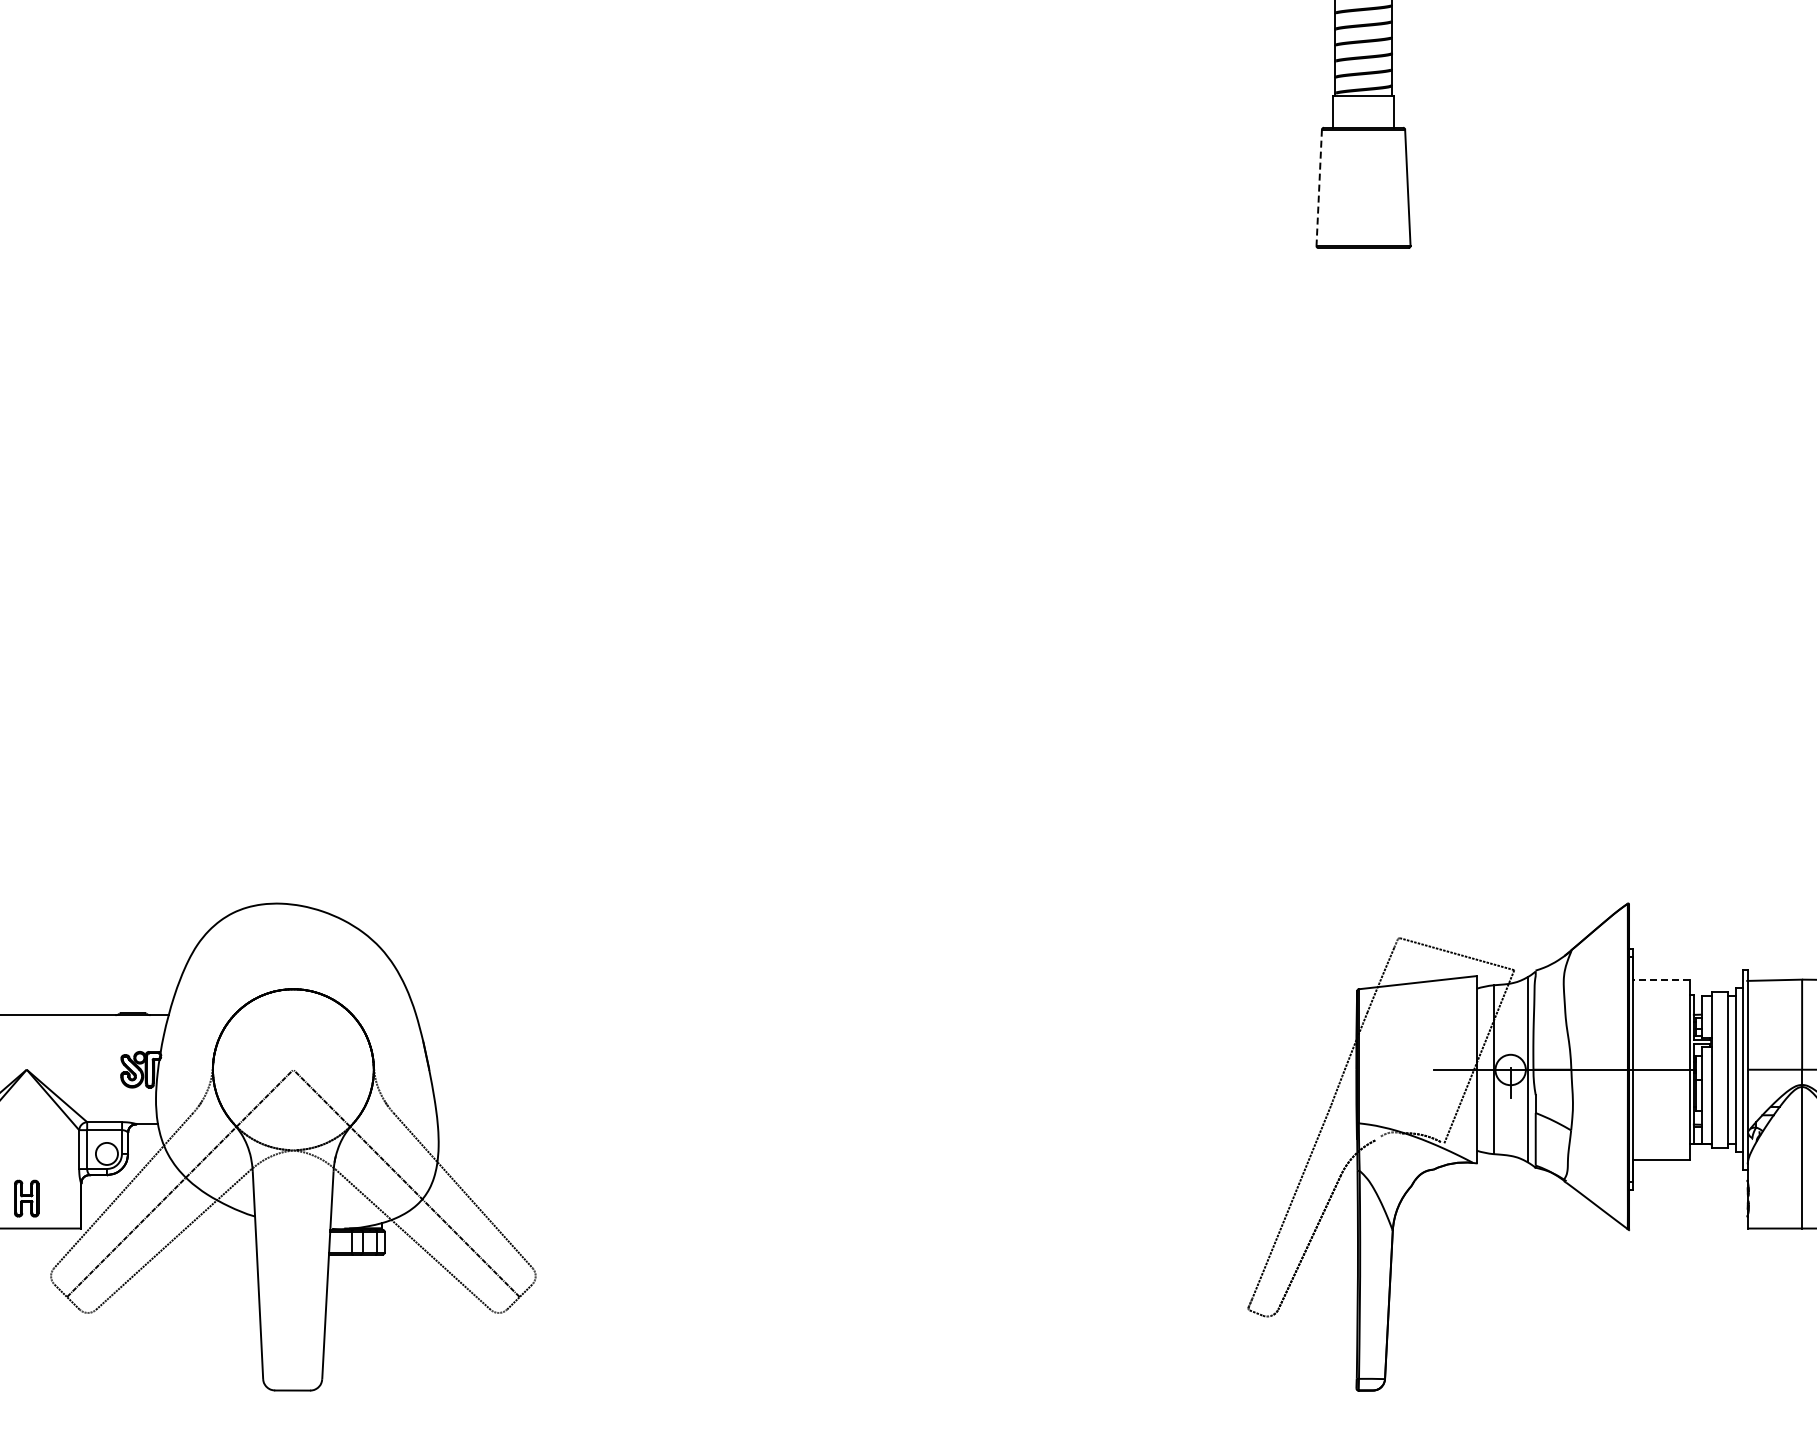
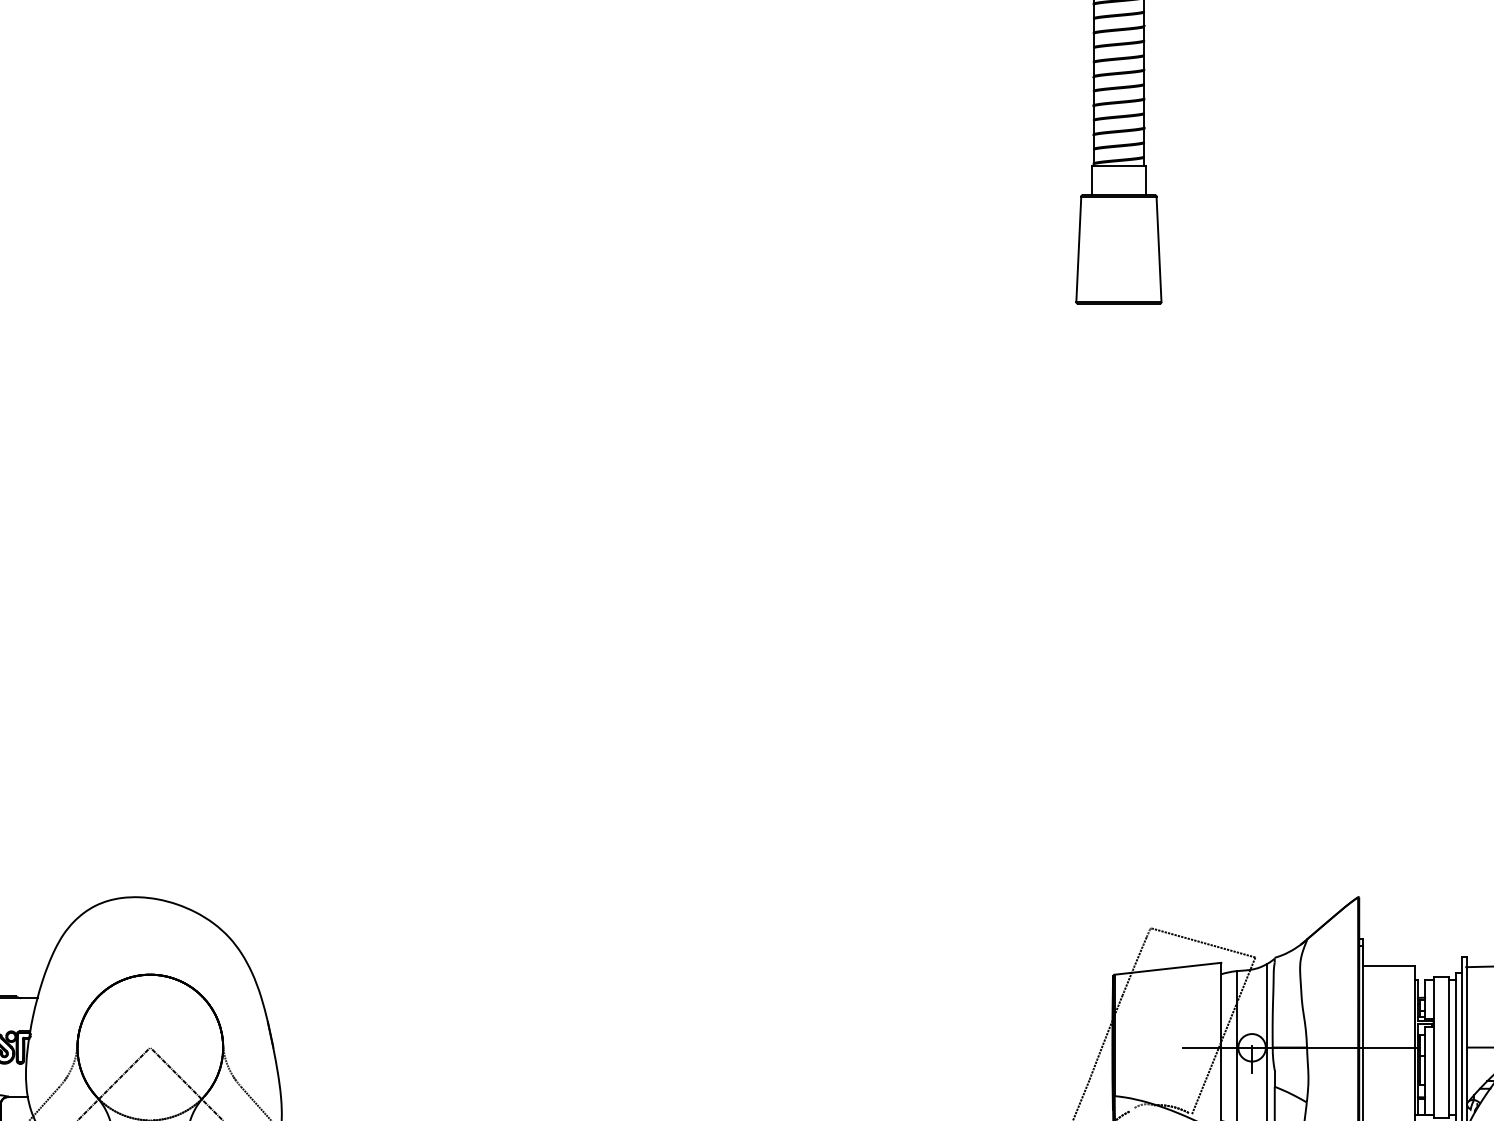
line: (1319, 188) -> (1079, 249), dashed -> solid
line: (1661, 979) -> (1388, 965), dashed -> solid

